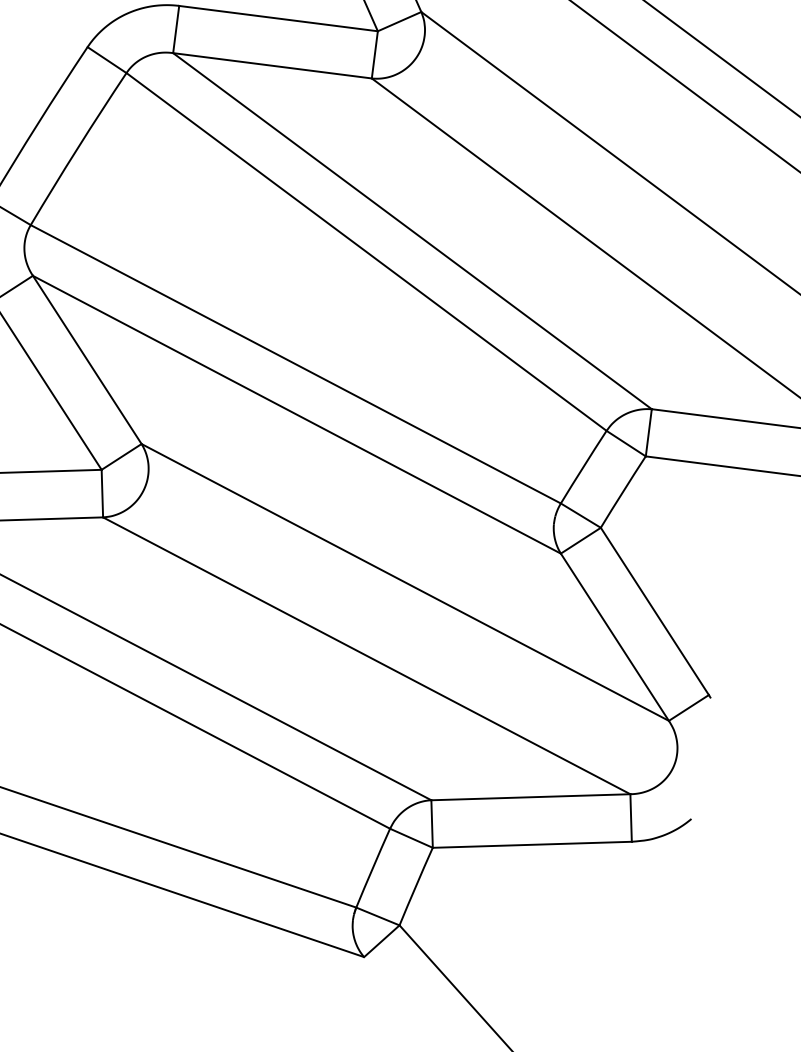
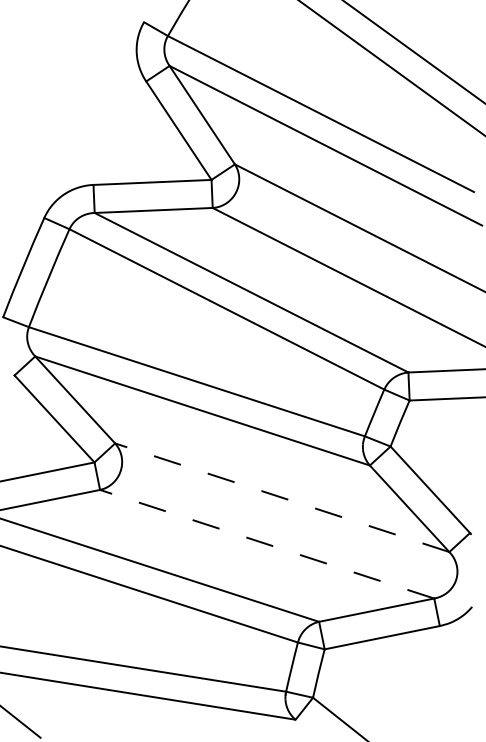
line: (405, 582) -> (282, 497), solid -> dashed
line: (367, 656) -> (267, 544), solid -> dashed

